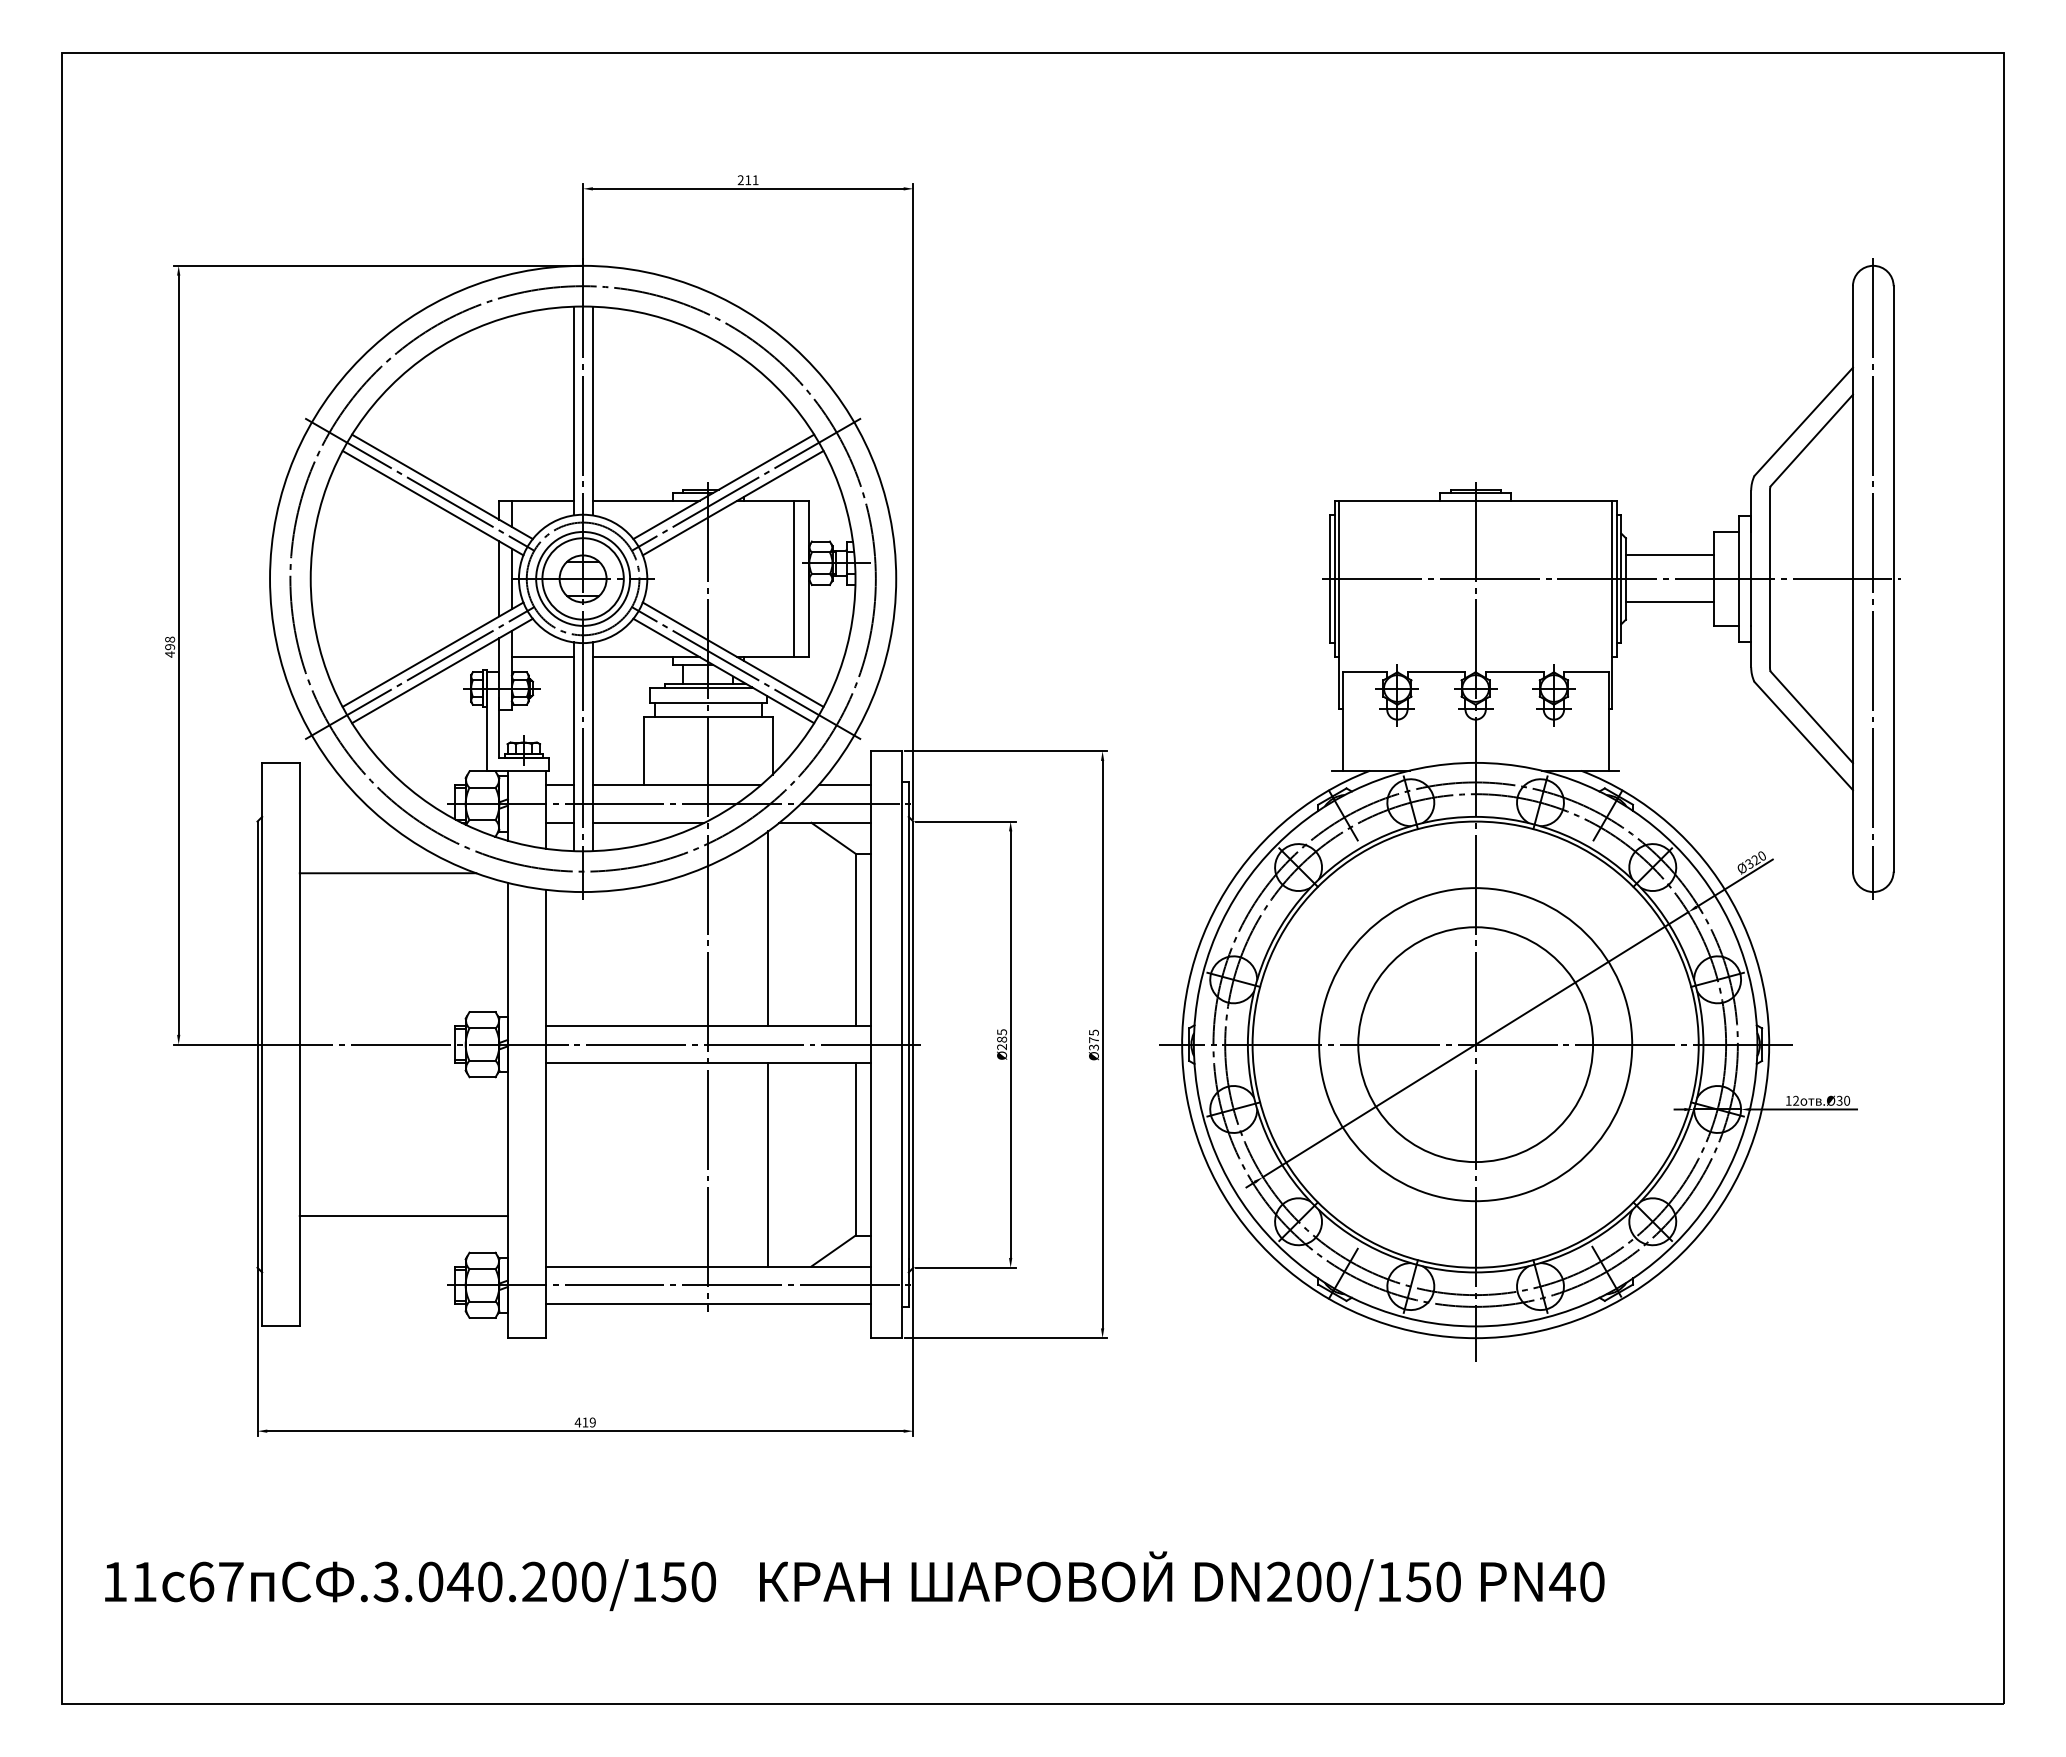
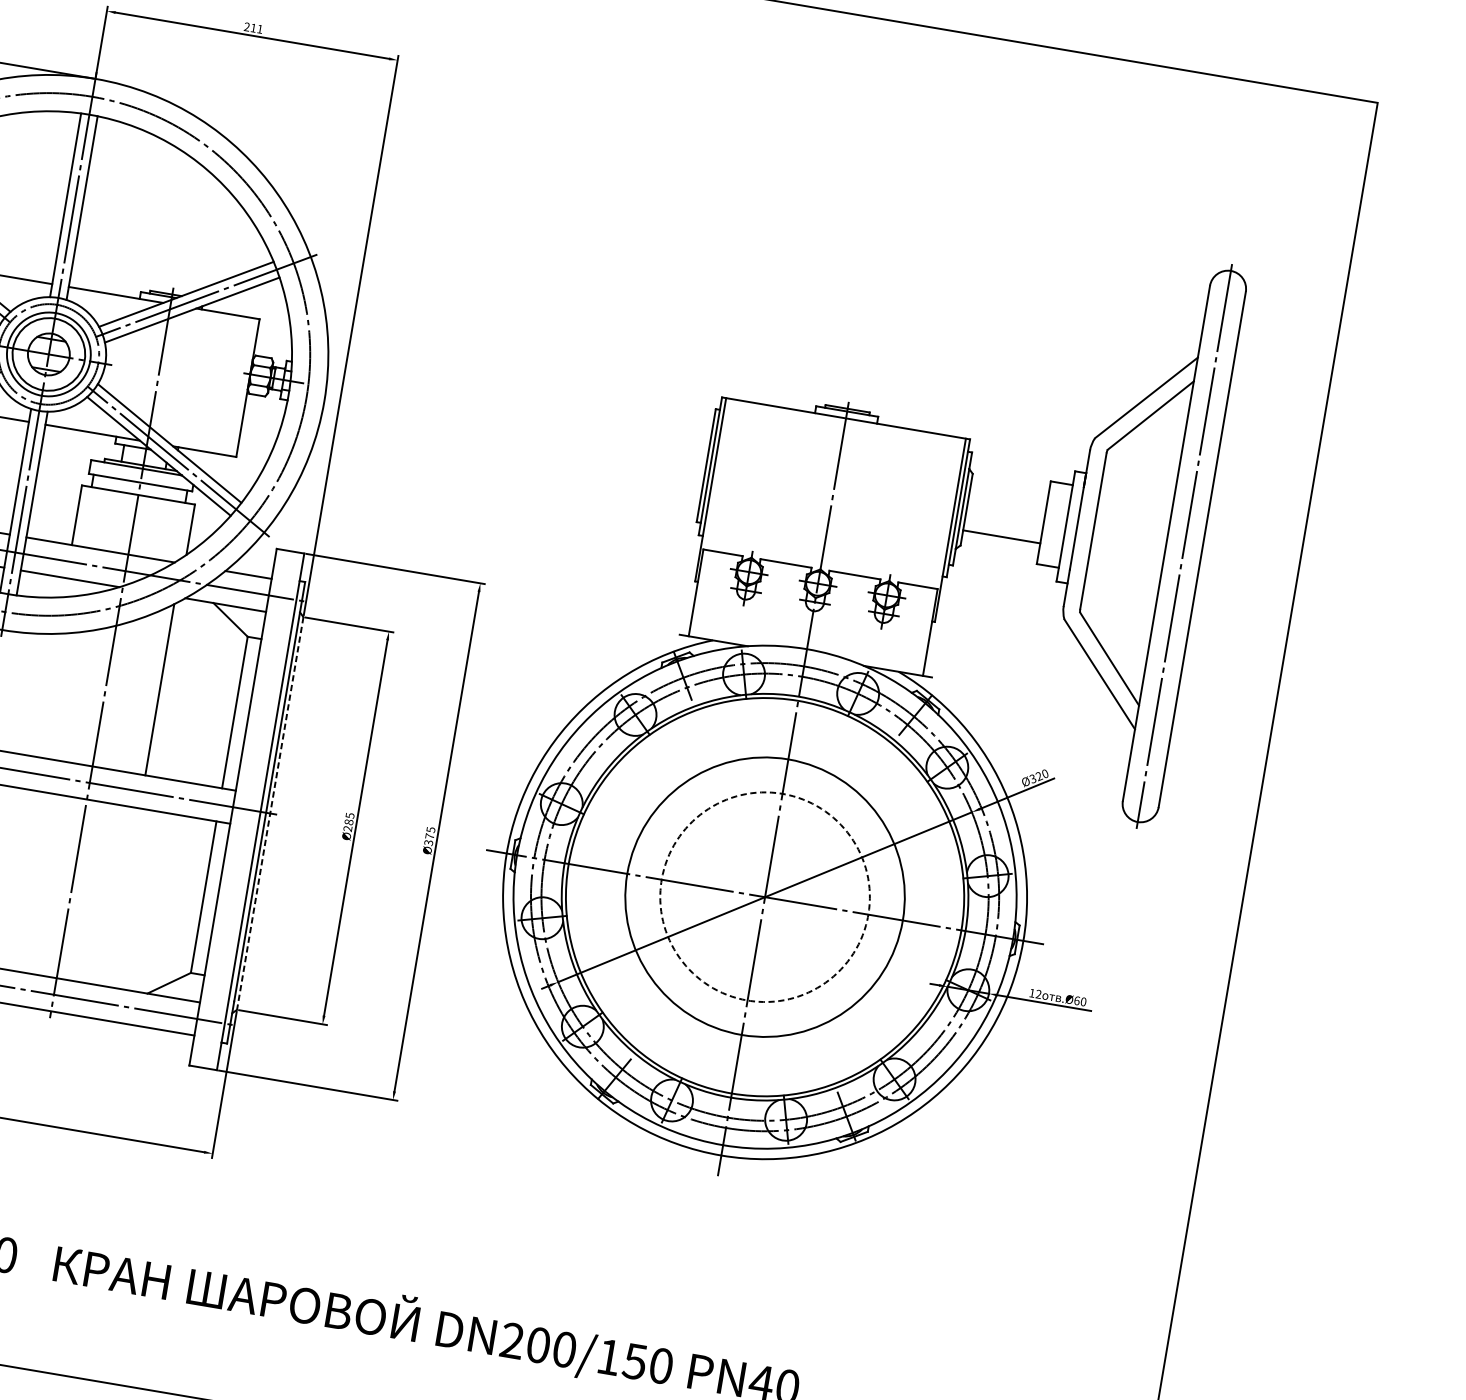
line: (1669, 555) -> (1008, 495), removed
line: (793, 578) -> (234, 385), removed
line: (1611, 578) -> (954, 507), removed
circle: (1475, 1044) -> (764, 897), solid -> dashed
line: (913, 1045) -> (270, 814), solid -> dashed
text: (1839, 1100) -> (1076, 1000), .Ø30 -> .Ø60
line: (768, 1164) -> (124, 897), removed

